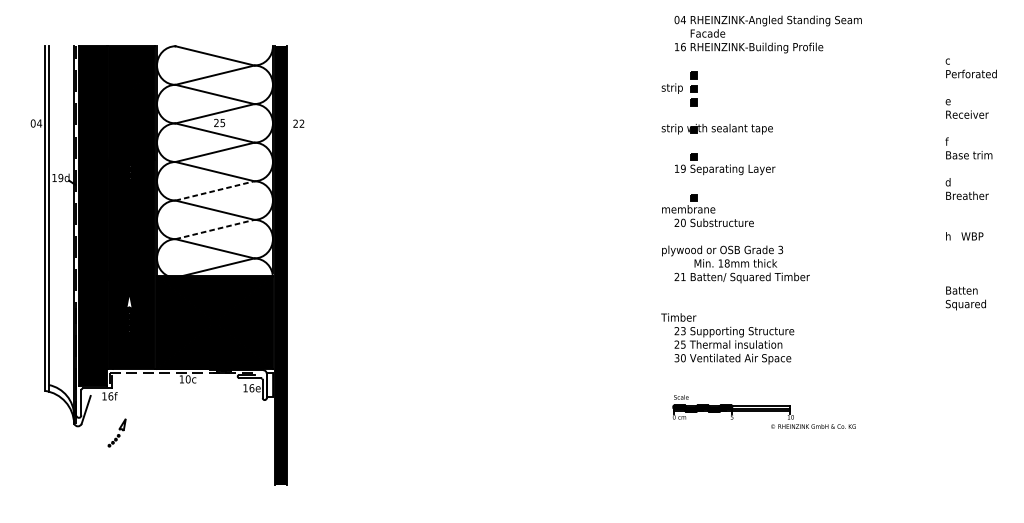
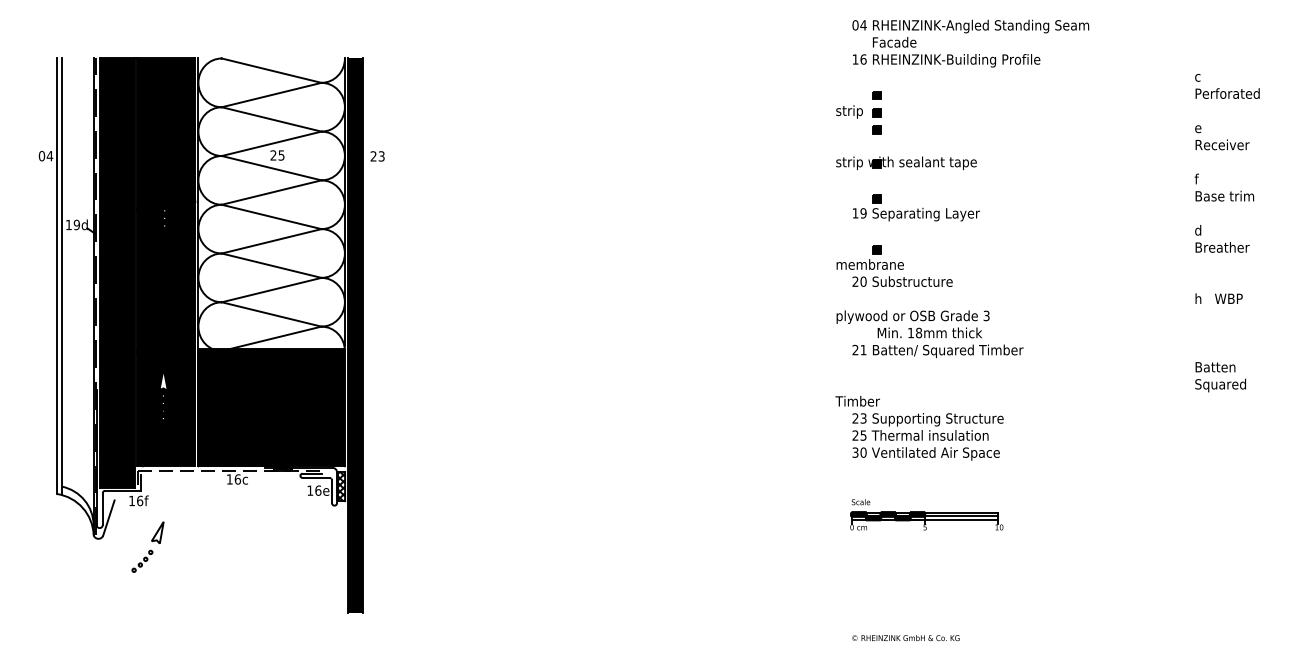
text: (301, 123) -> (381, 156), 22 -> 23
line: (215, 191) -> (272, 241), dashed -> solid
line: (215, 229) -> (272, 289), dashed -> solid
text: (187, 379) -> (237, 479), 10c -> 16c
hatch: (270, 384) -> (341, 486), added
text: (813, 426) -> (905, 638), moved
part: (116, 432) -> (147, 546), size x1.43

